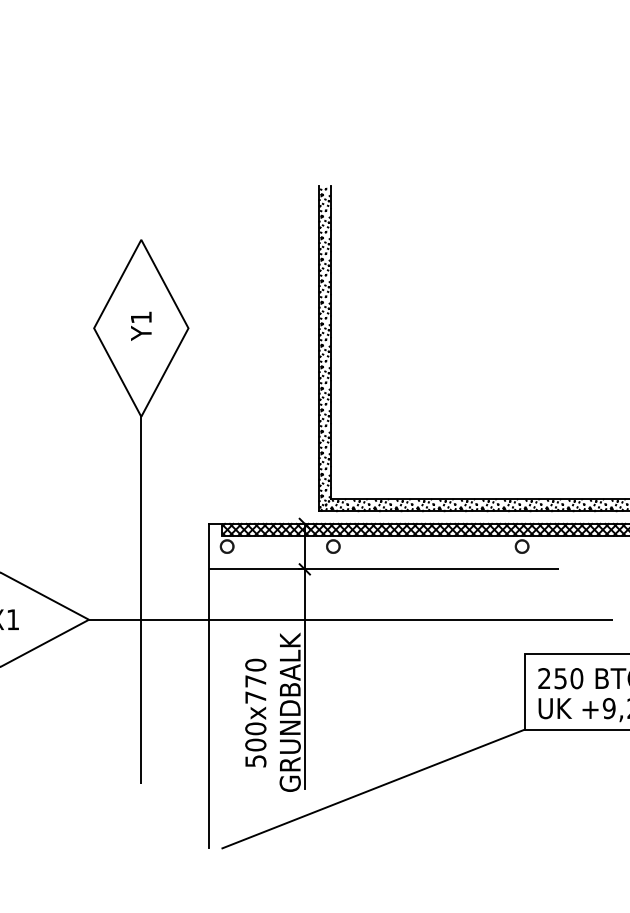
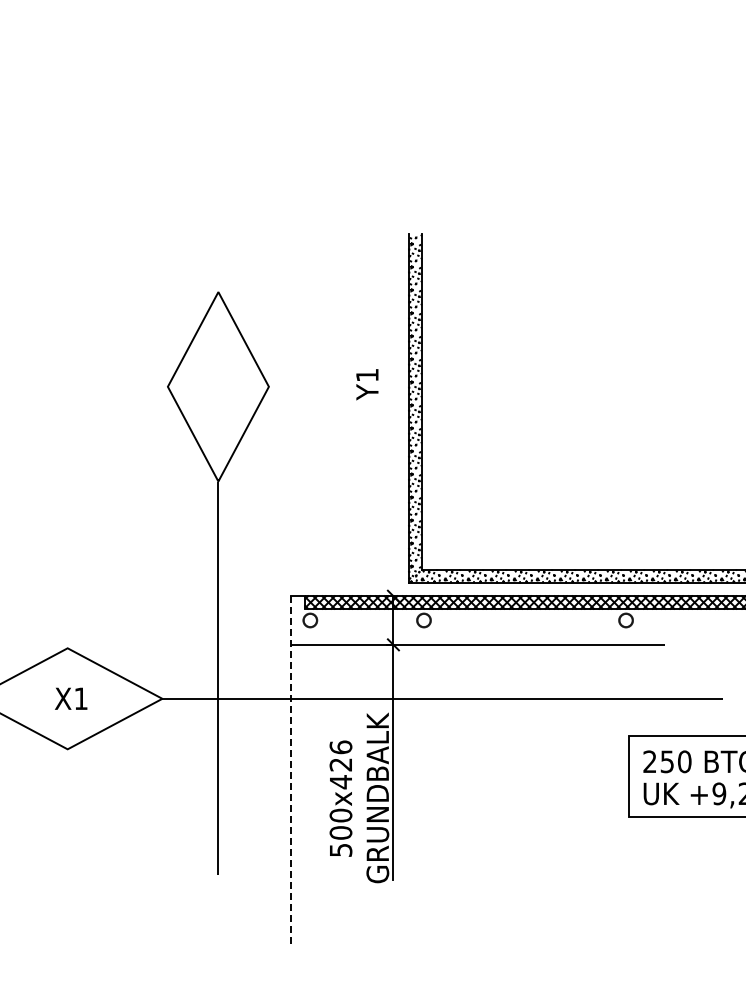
text: (141, 326) -> (367, 384), moved
text: (255, 681) -> (340, 764), 500x770 -> 500x426
line: (209, 685) -> (291, 769), solid -> dashed
line: (373, 788) -> (466, 879), removed

